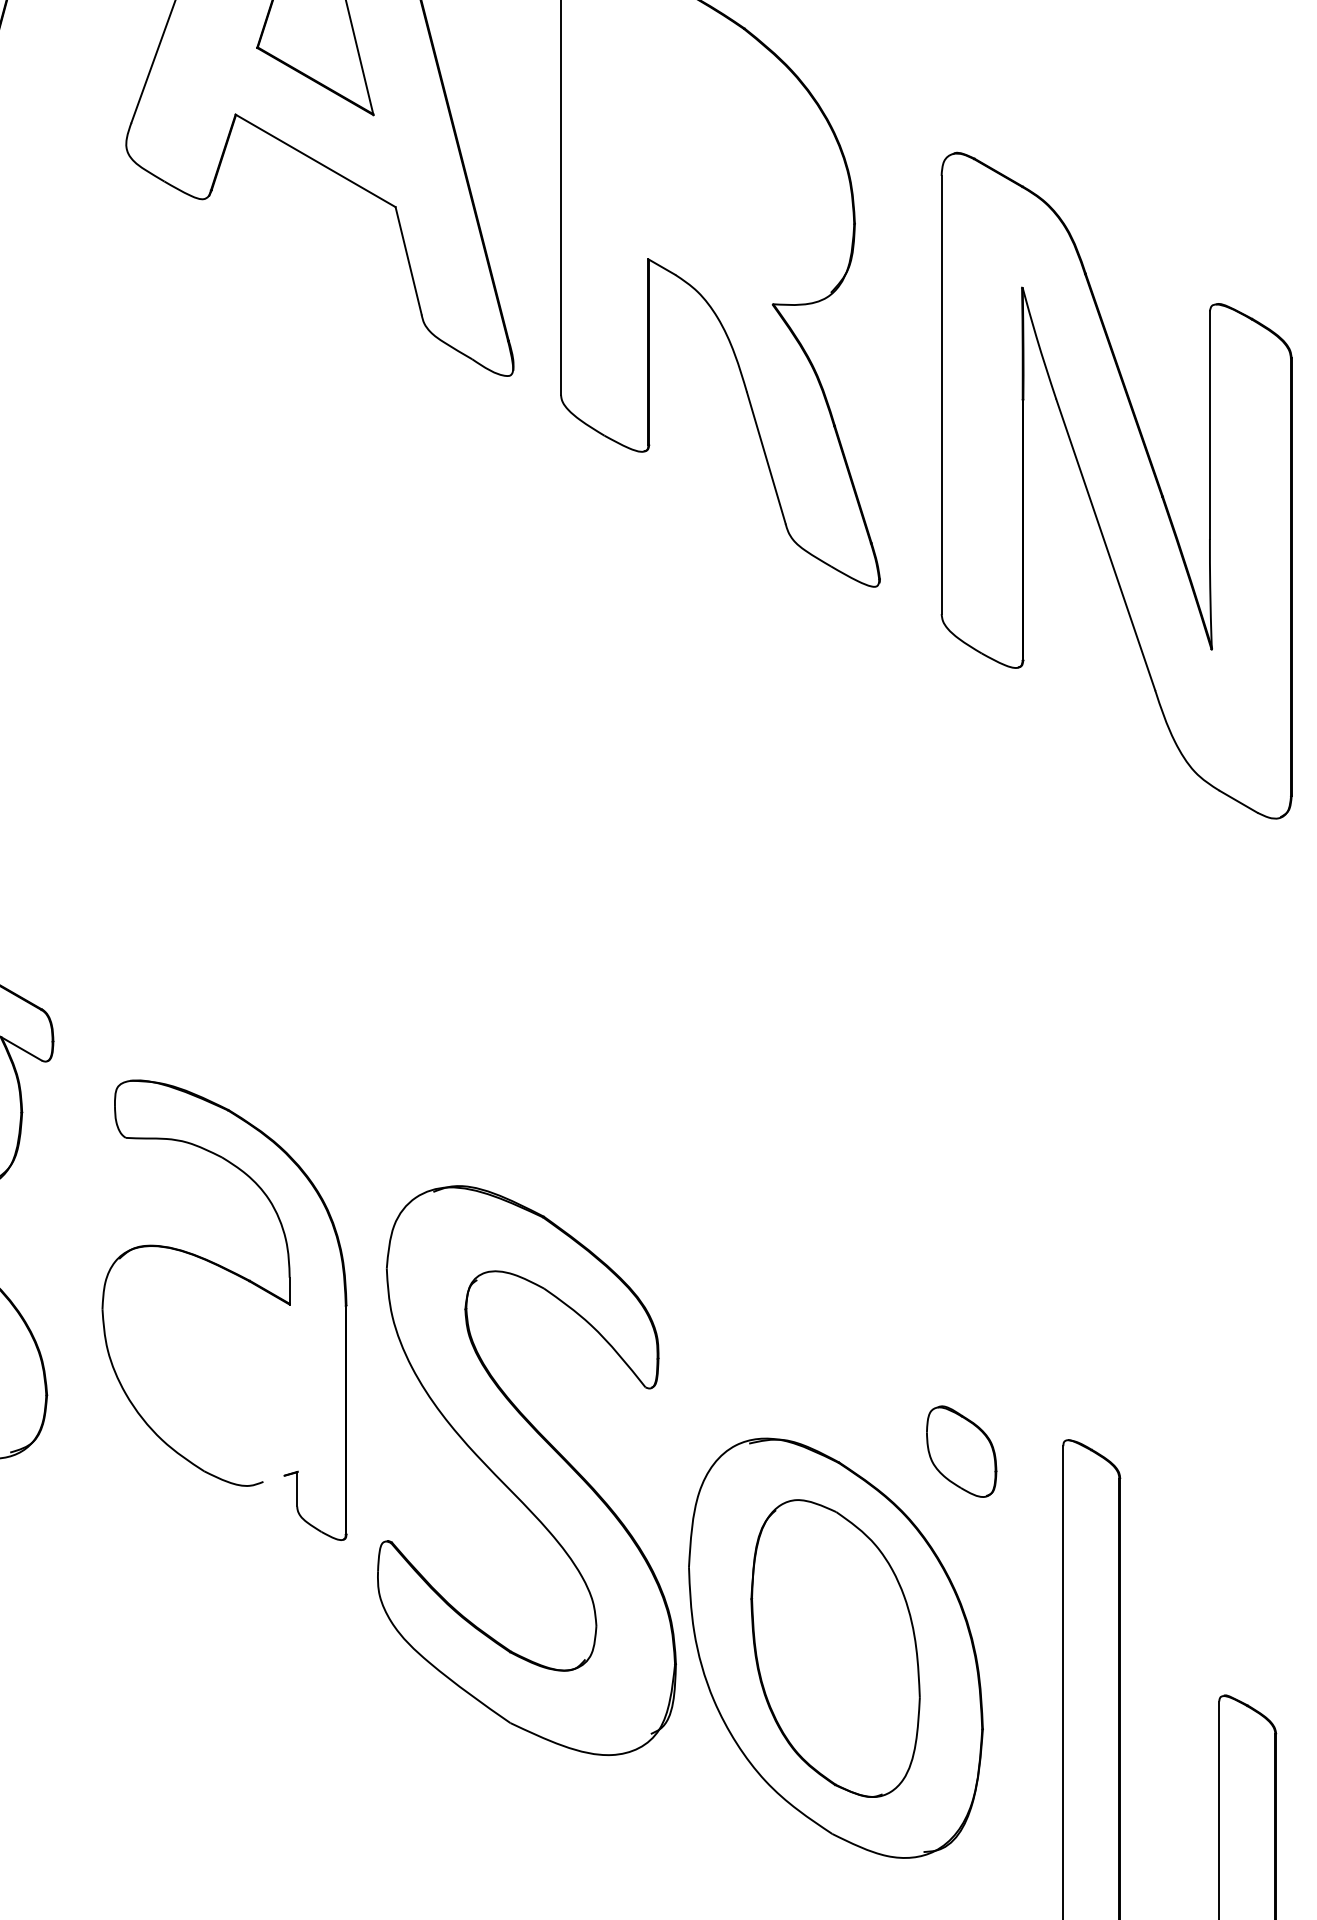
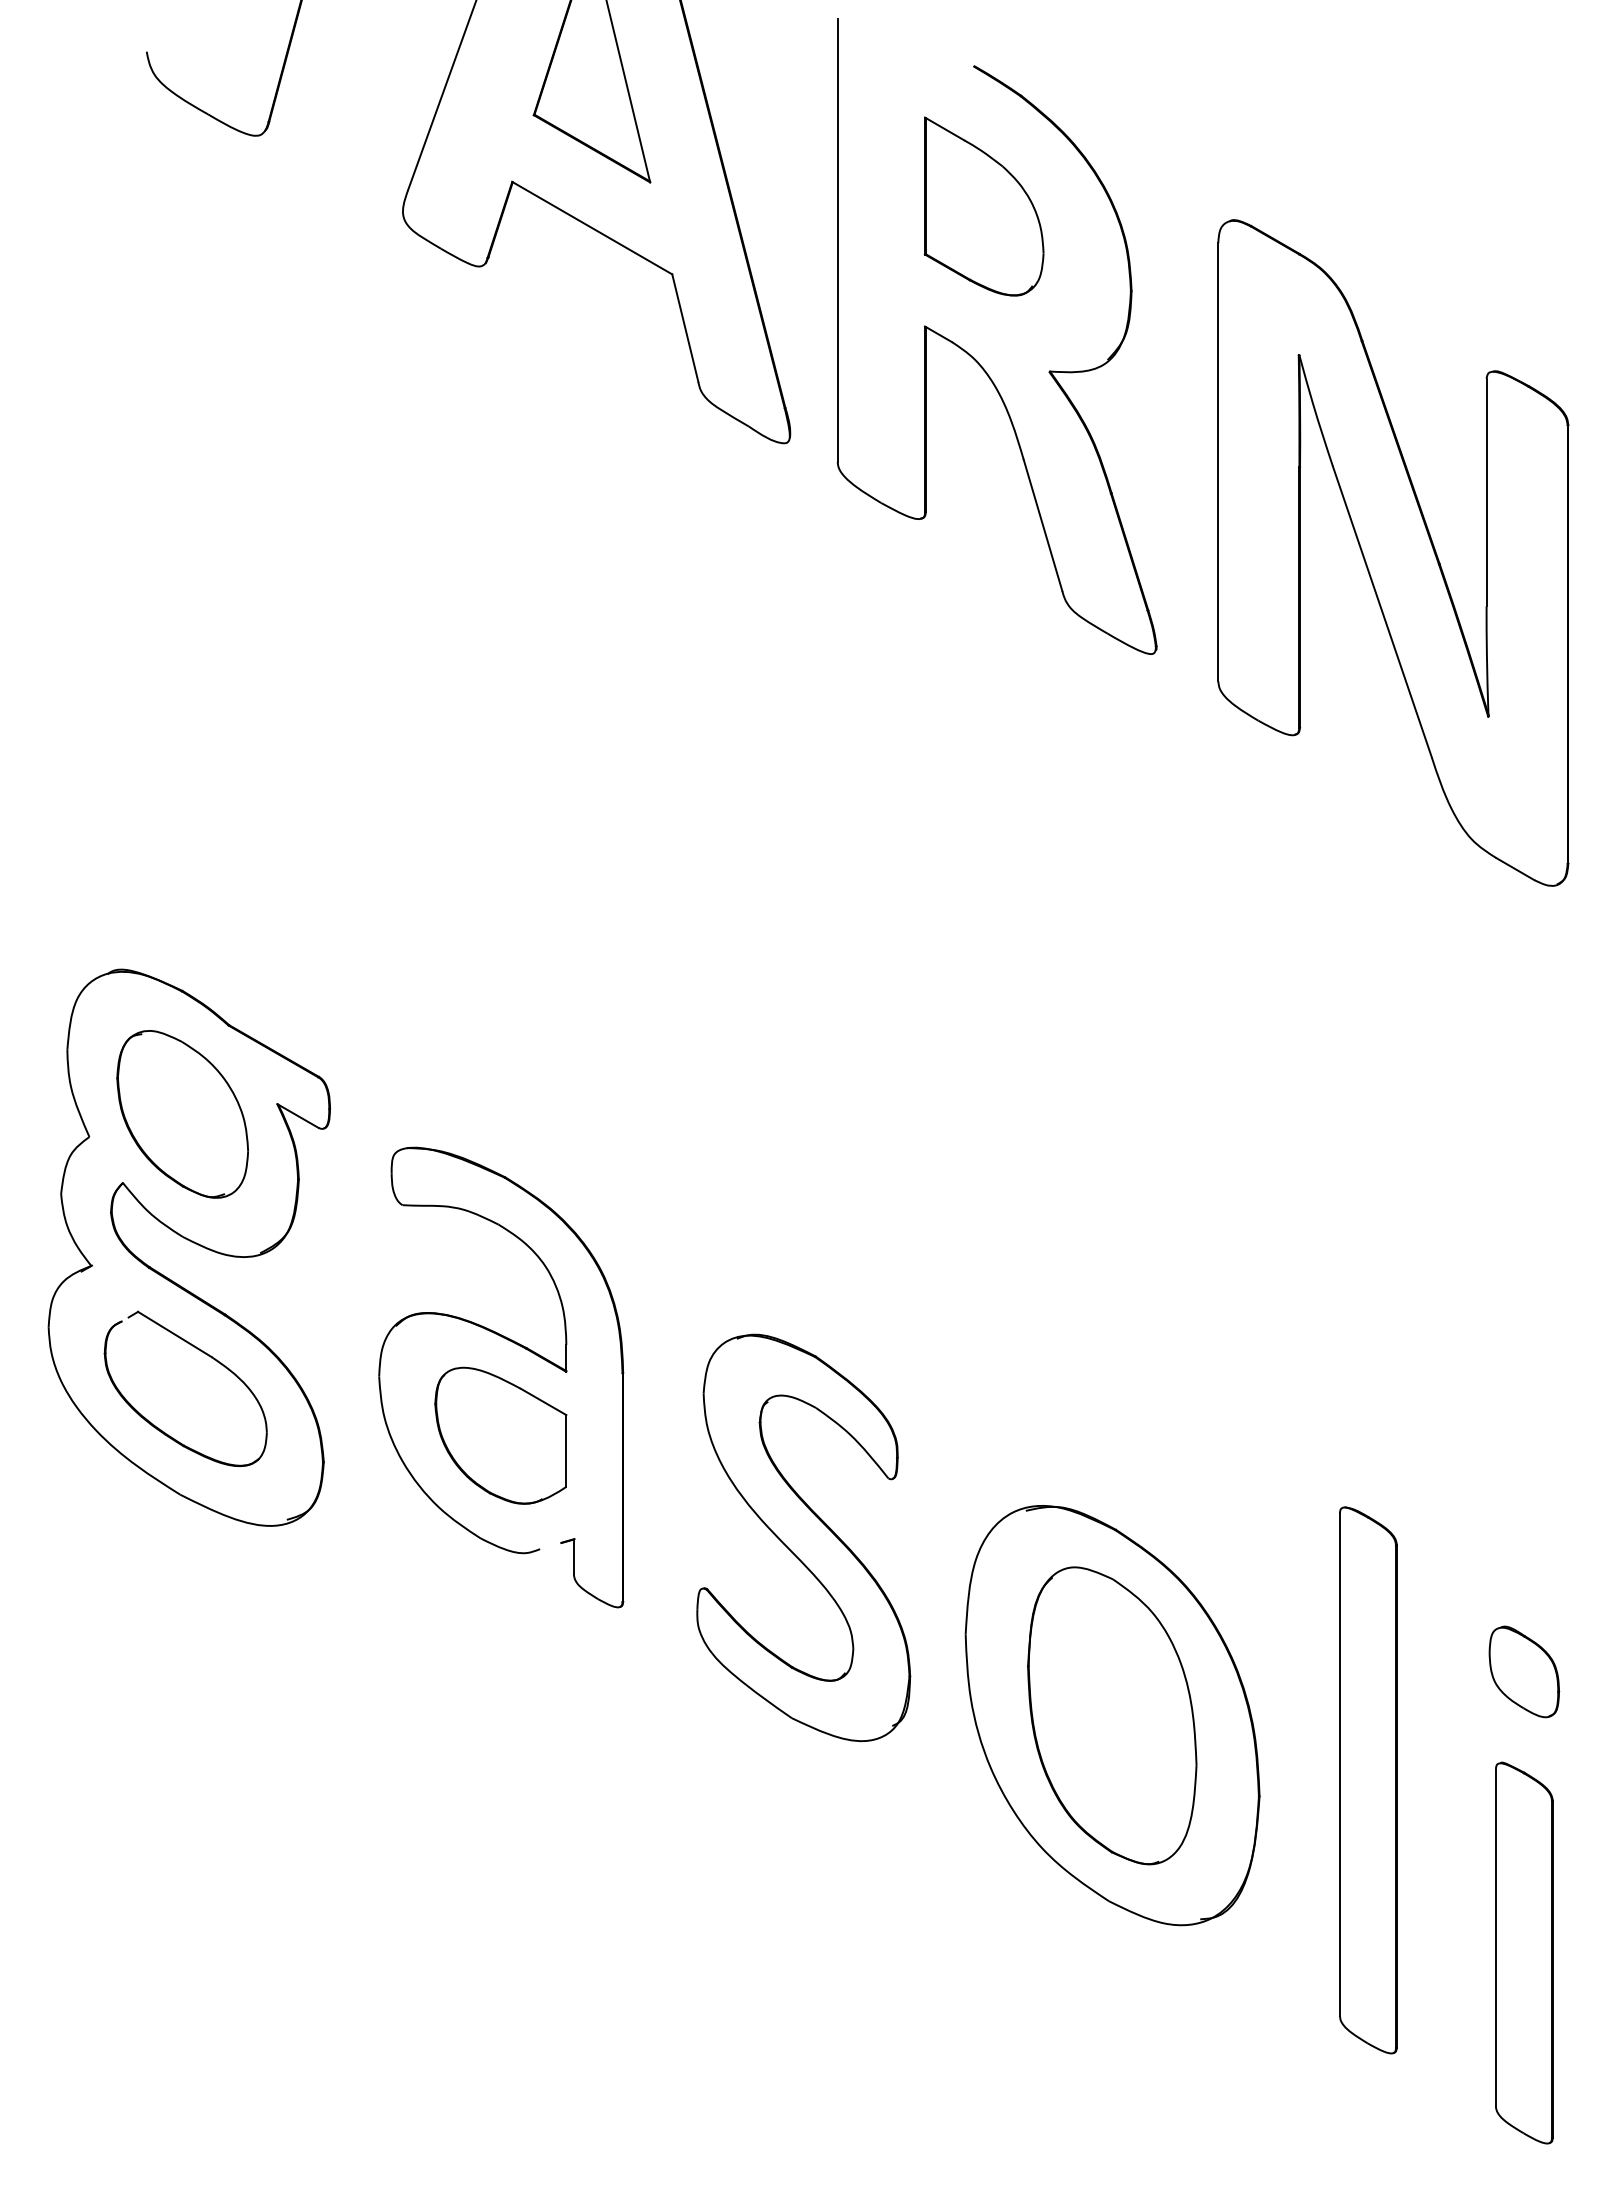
part: (706, 139) -> (983, 206), added
part: (223, 1368) -> (500, 1435), added
part: (961, 1451) -> (1524, 1671), moved
part: (526, 1470) -> (803, 1537), size x0.71

